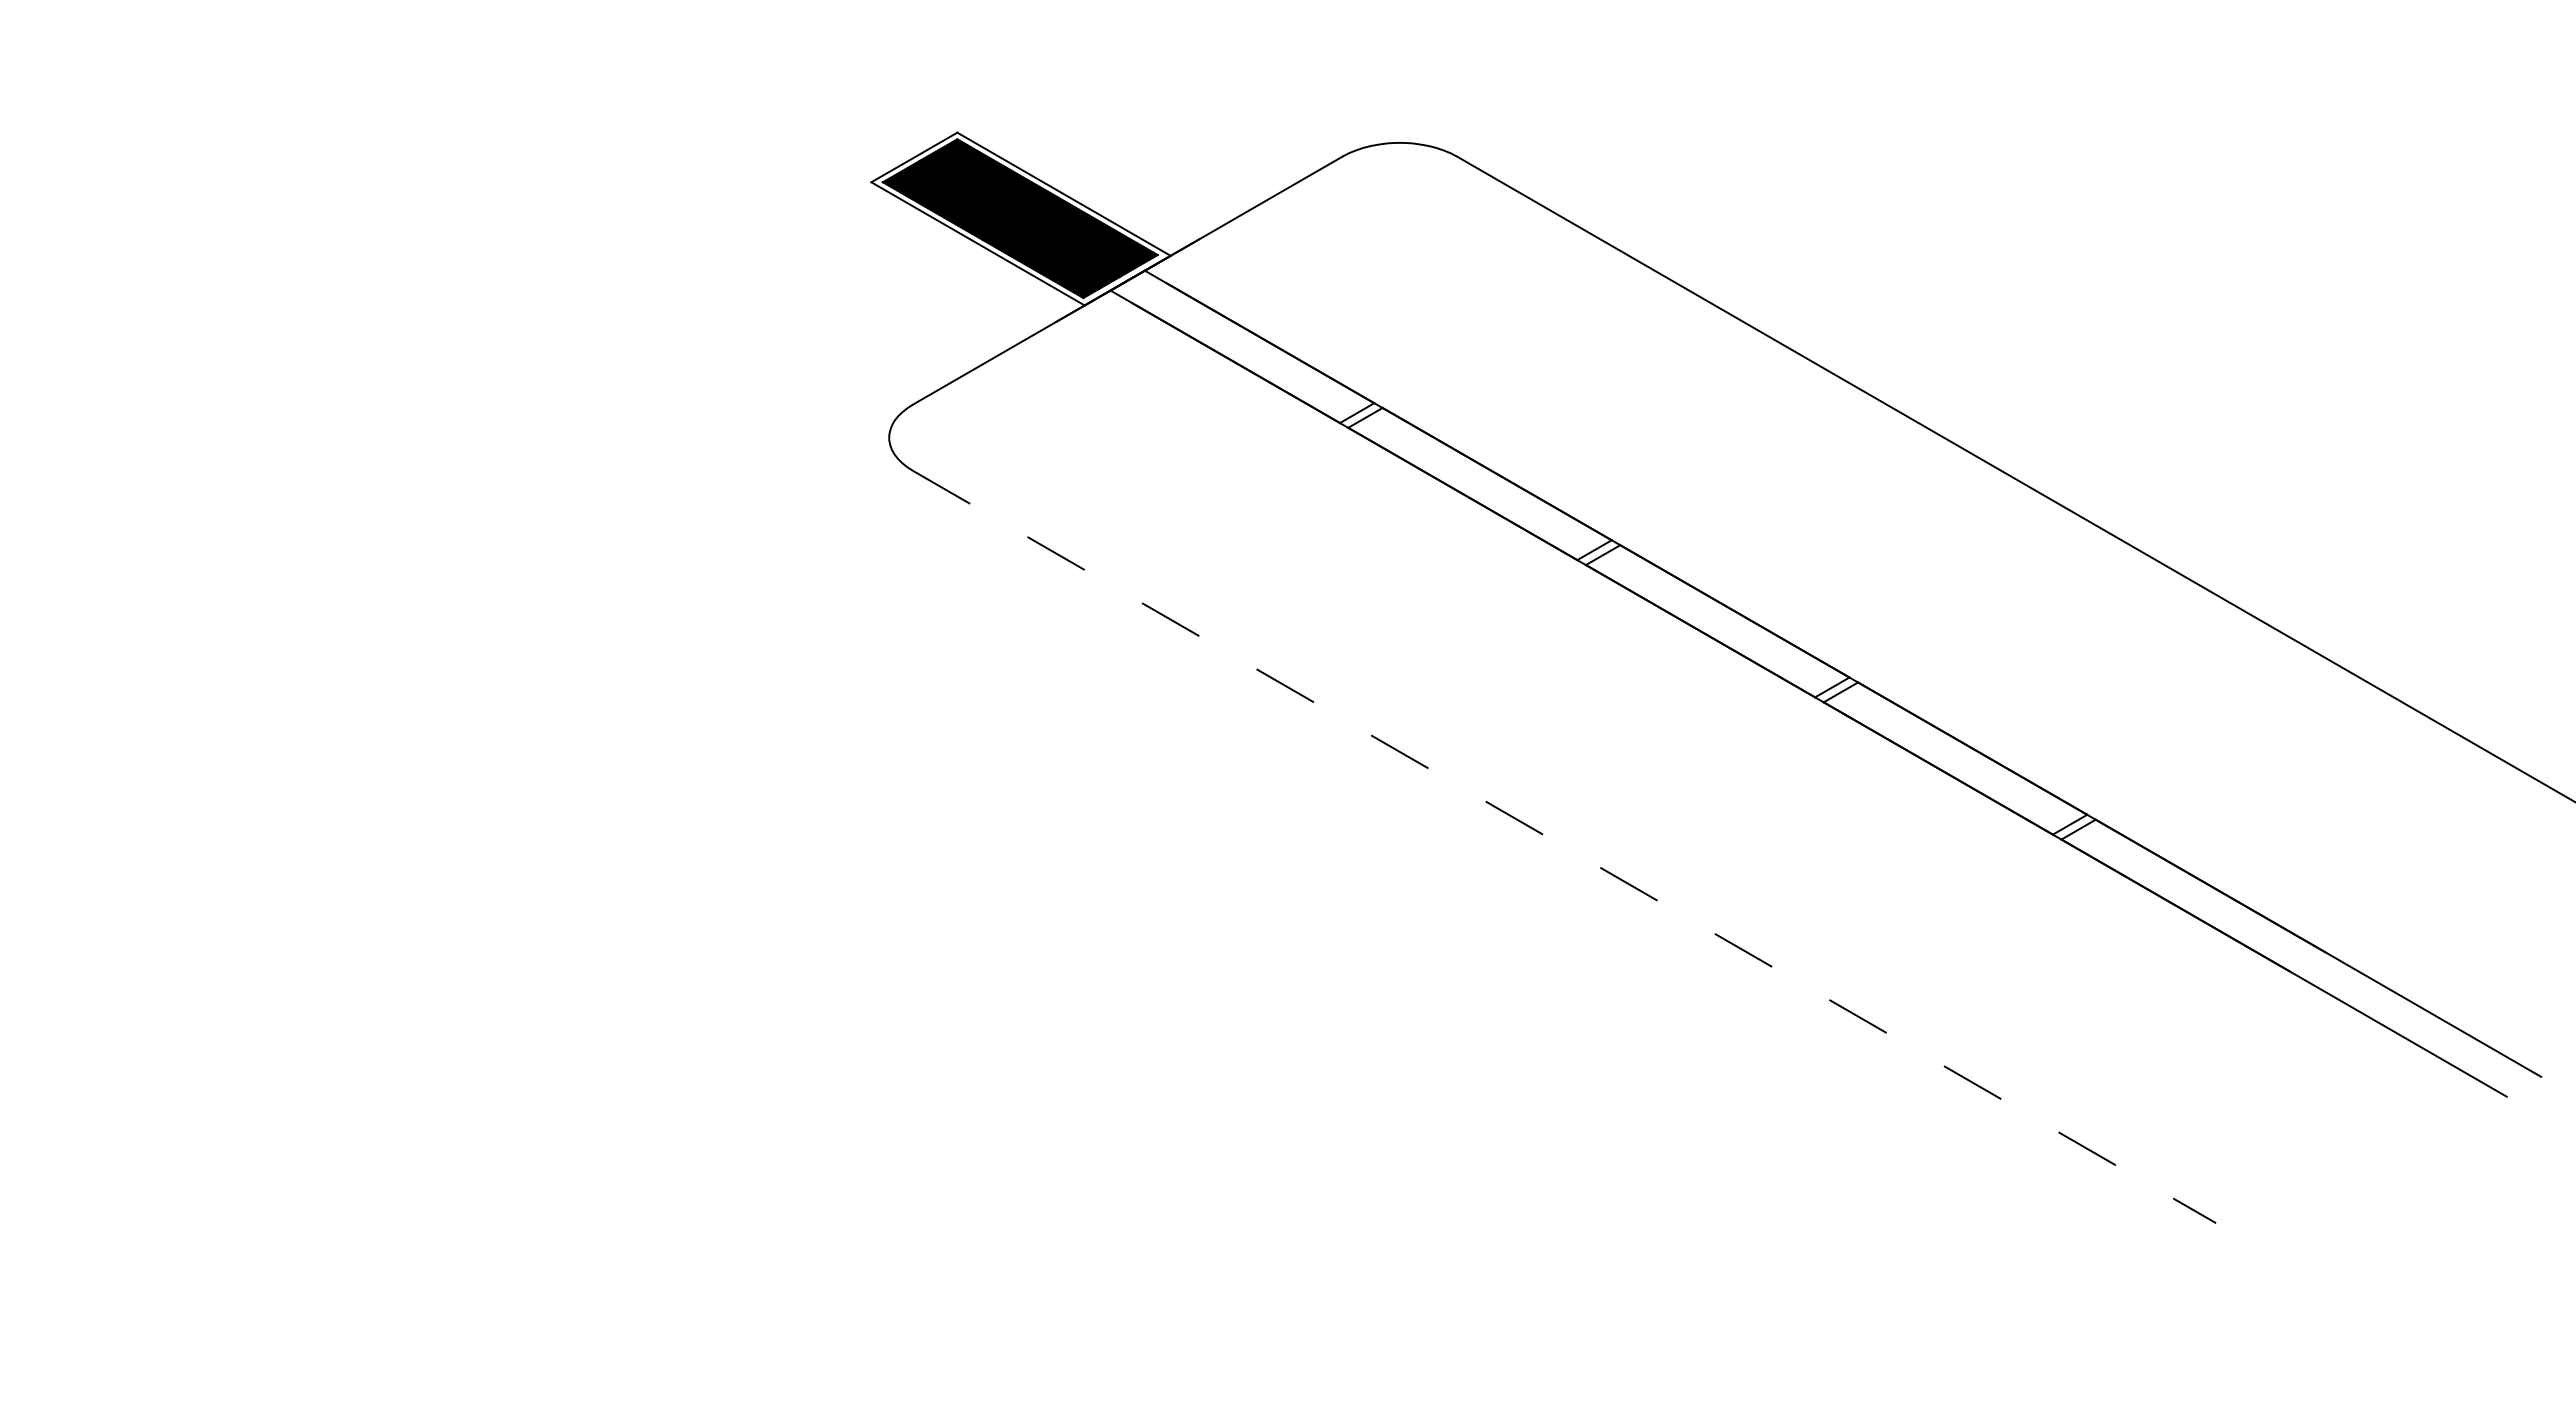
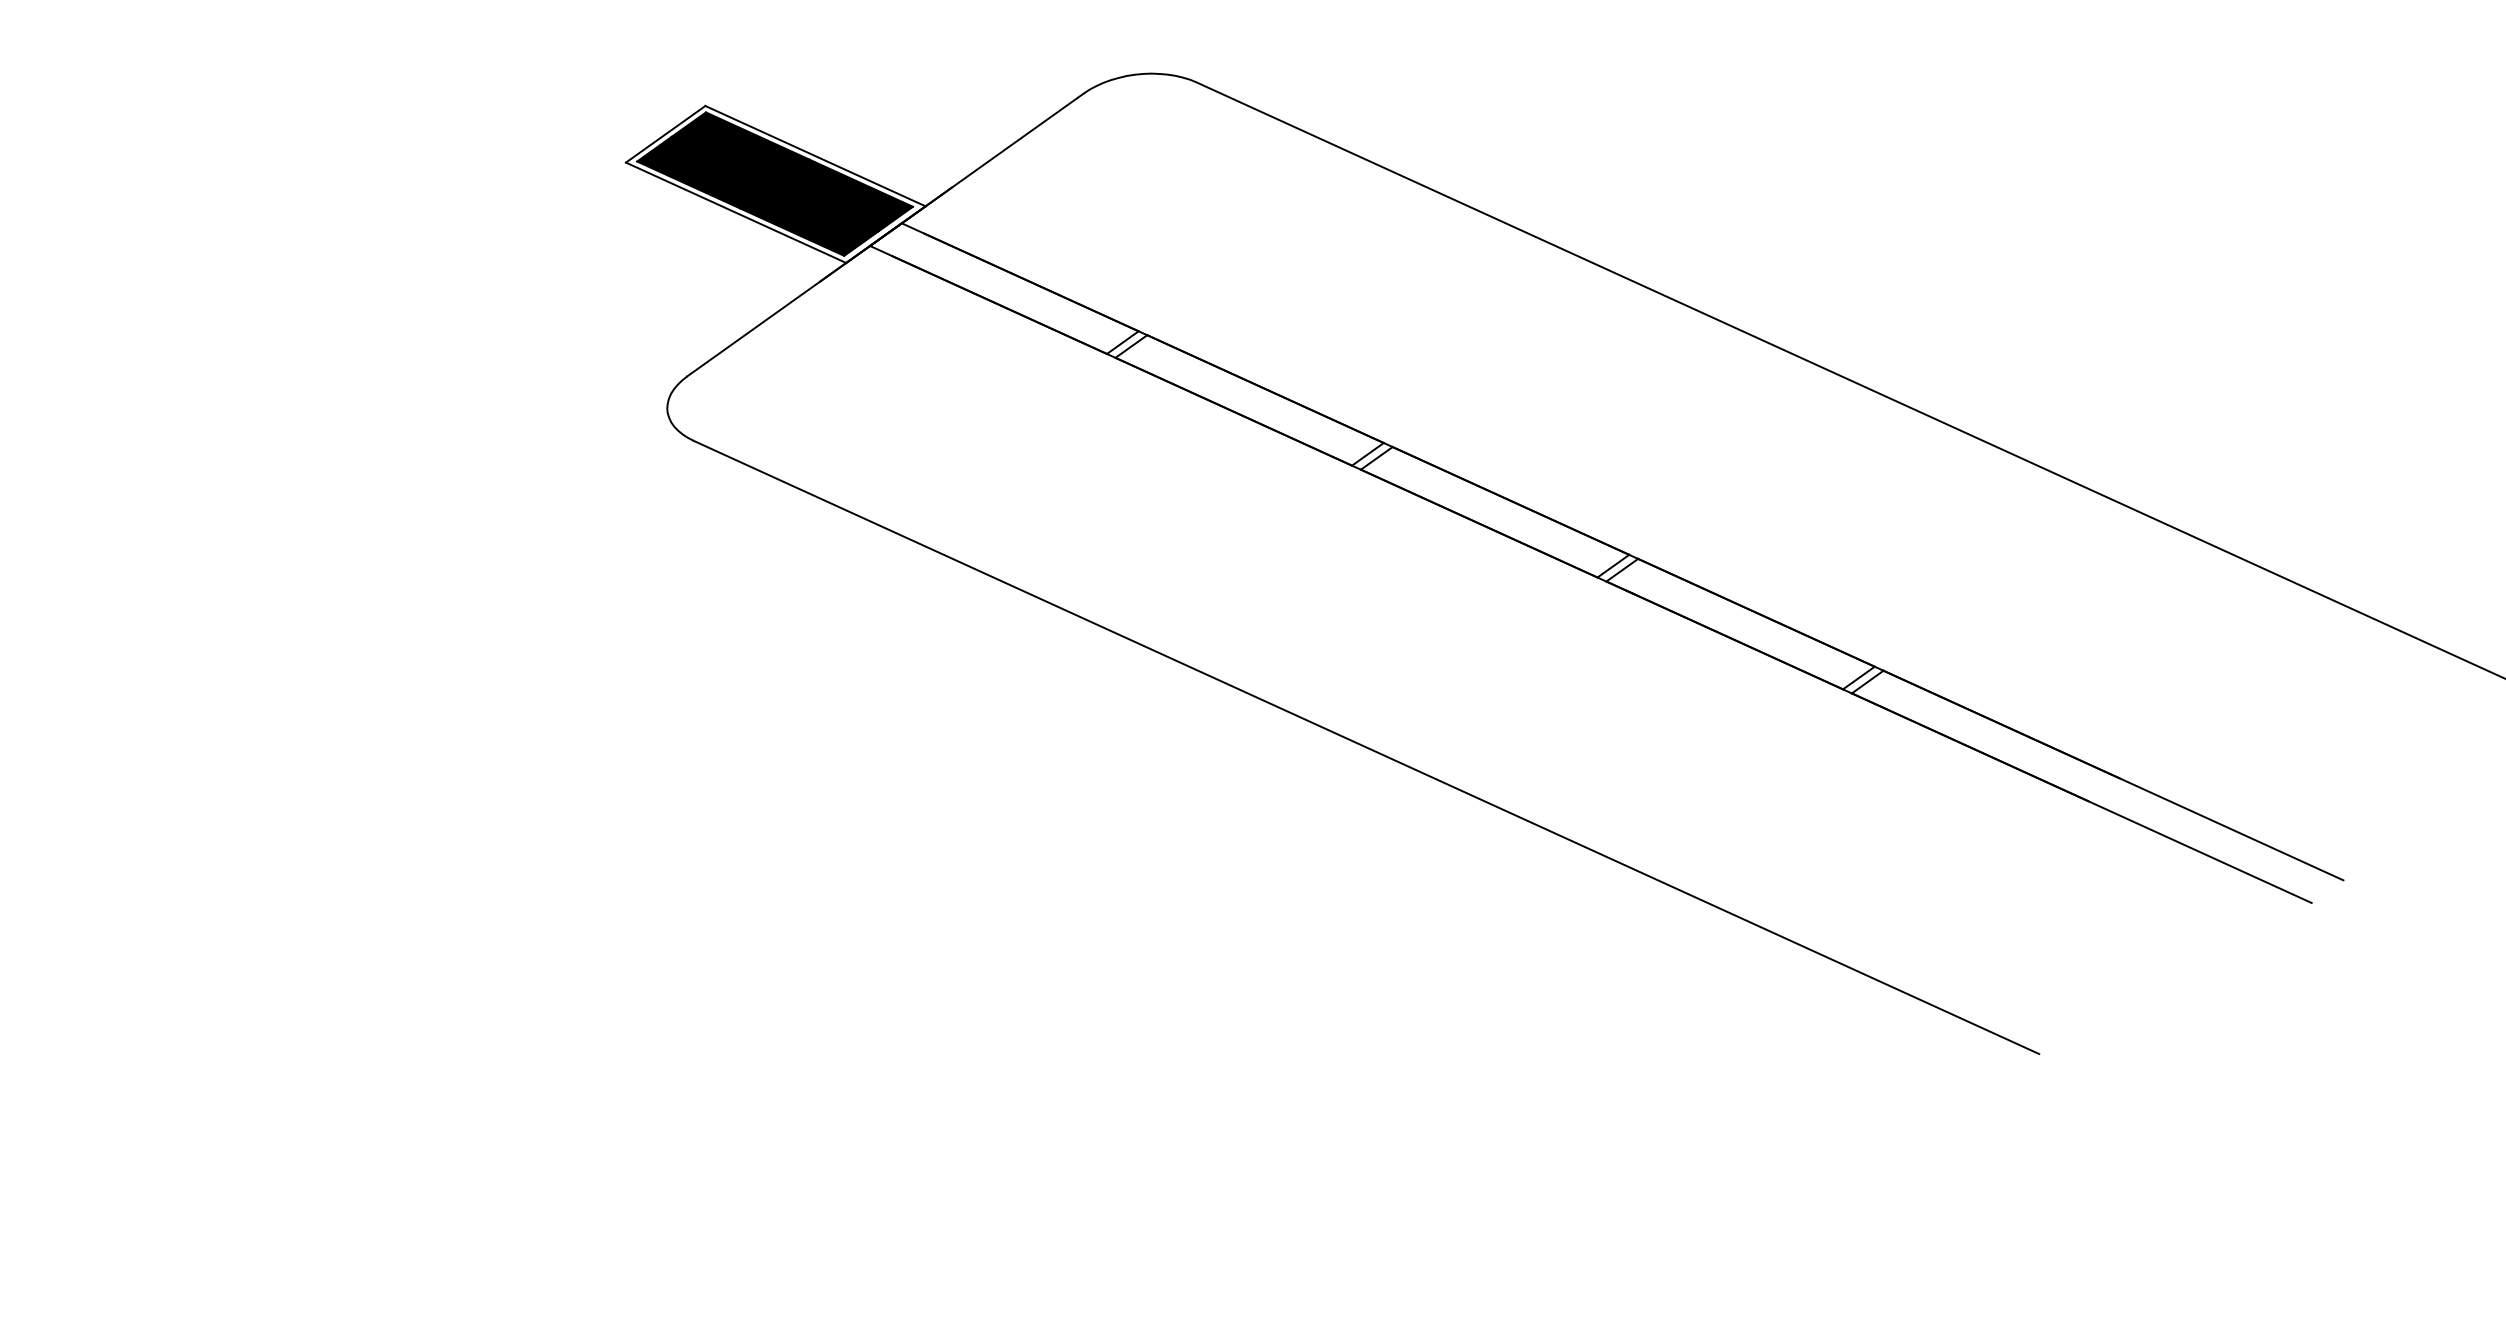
line: (1564, 847) -> (1366, 747), dashed -> solid

